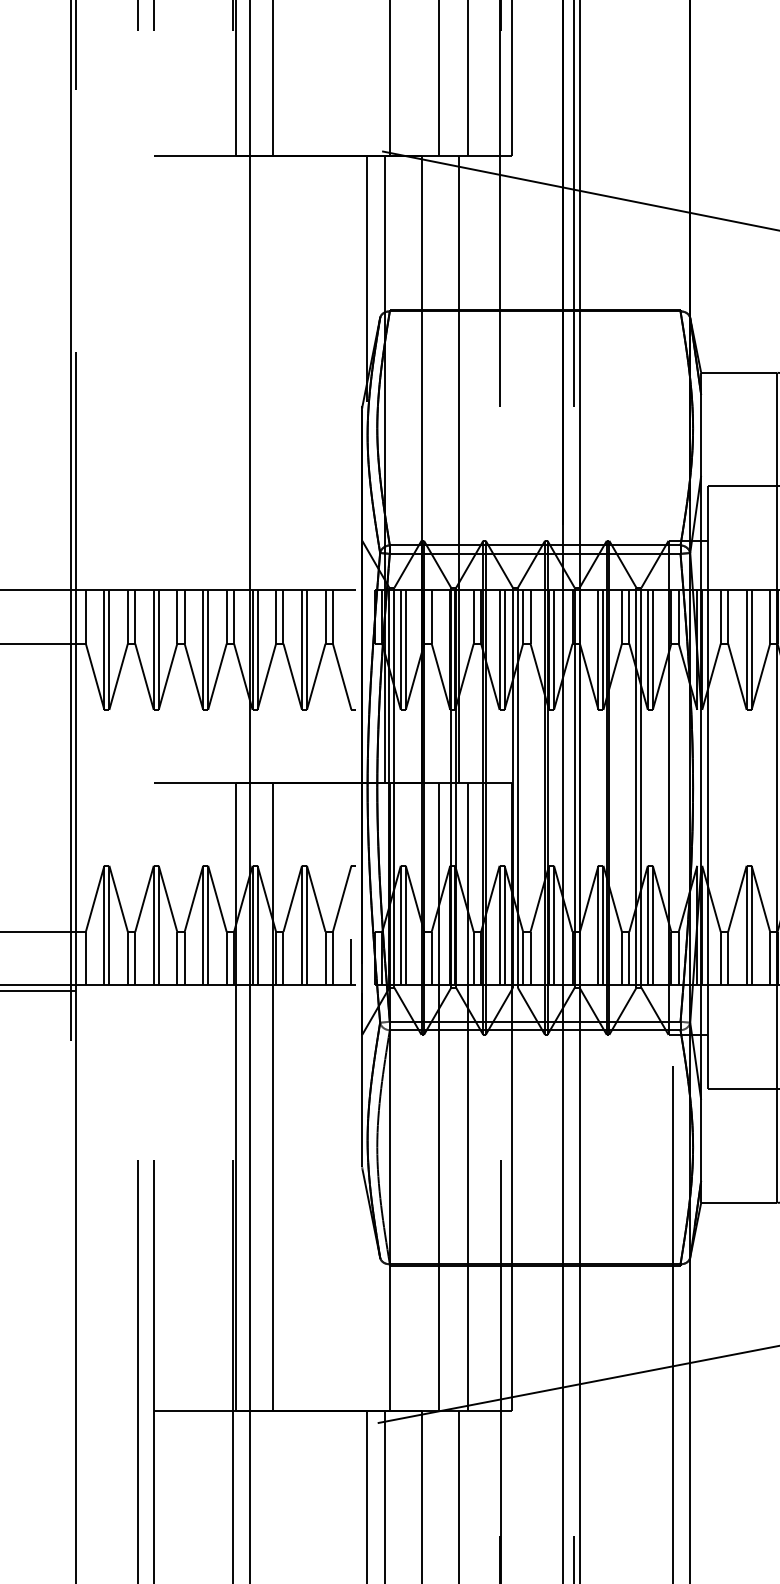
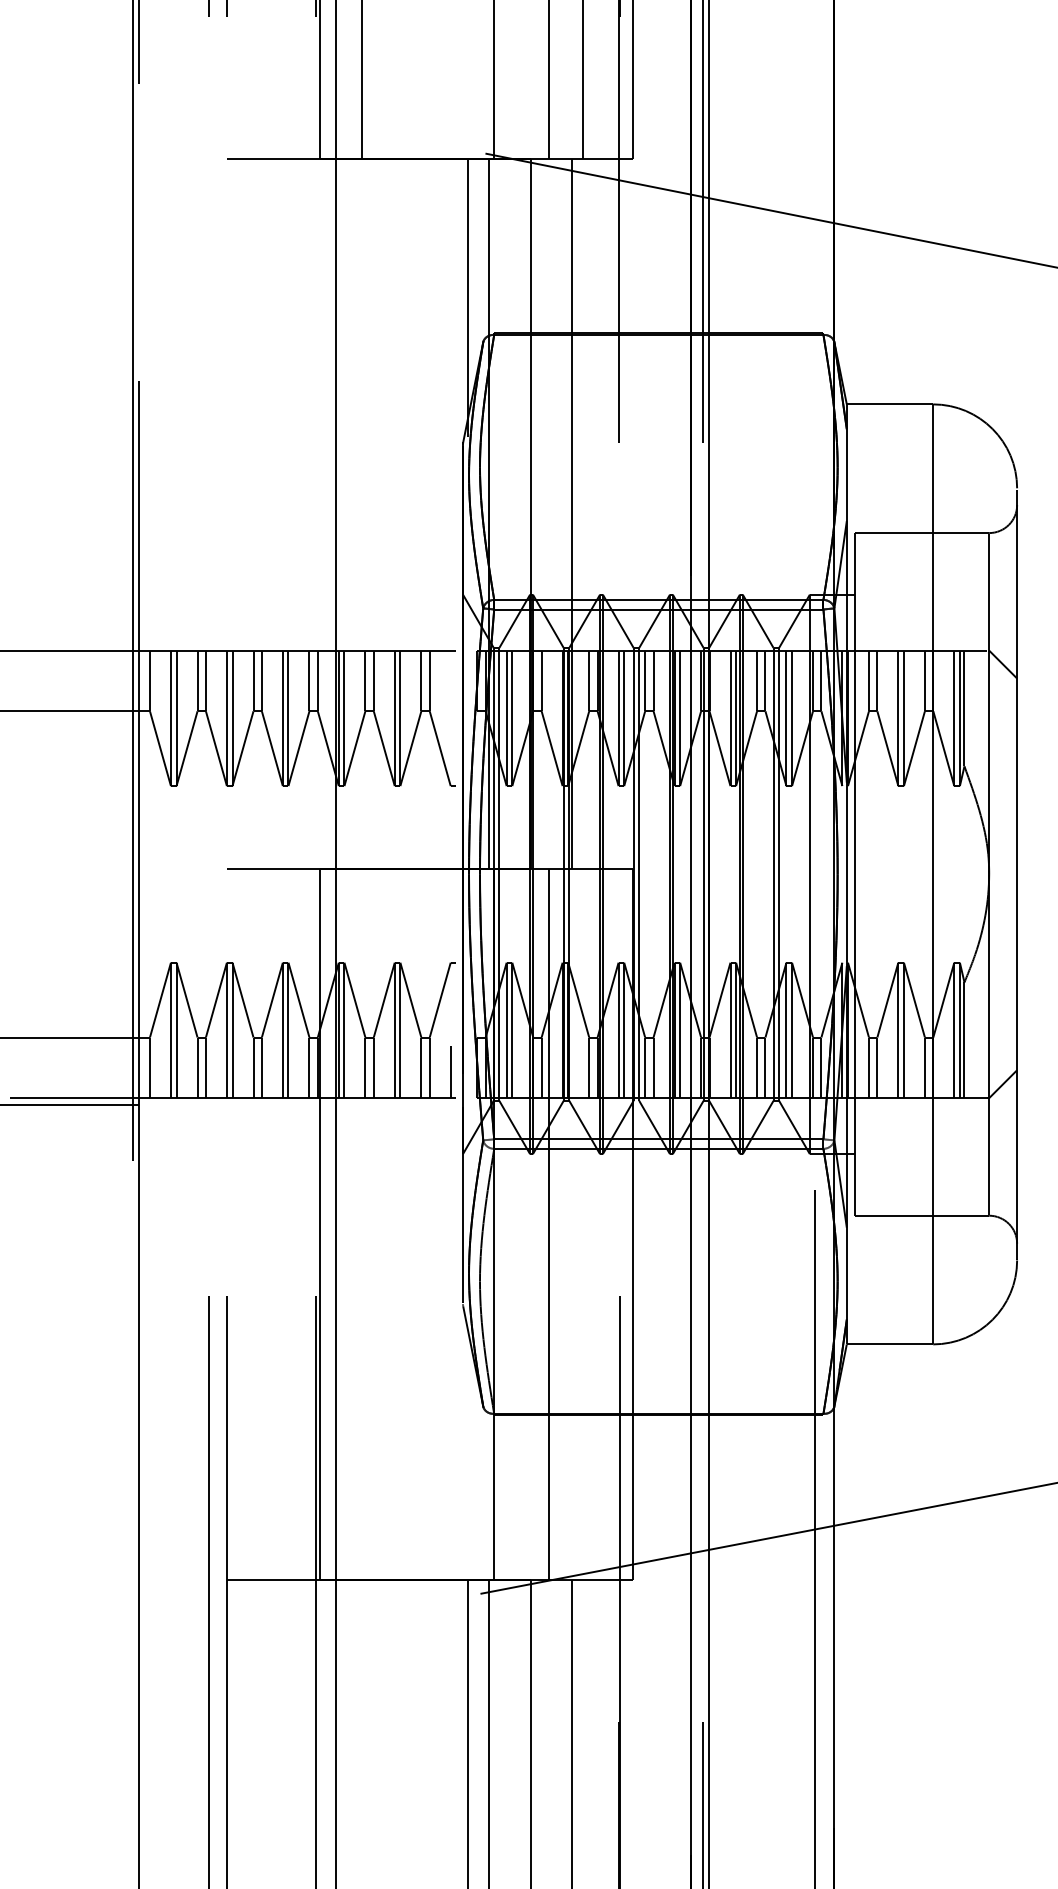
line: (273, 1096) -> (362, 1224), removed
line: (467, 1096) -> (582, 1224), removed

